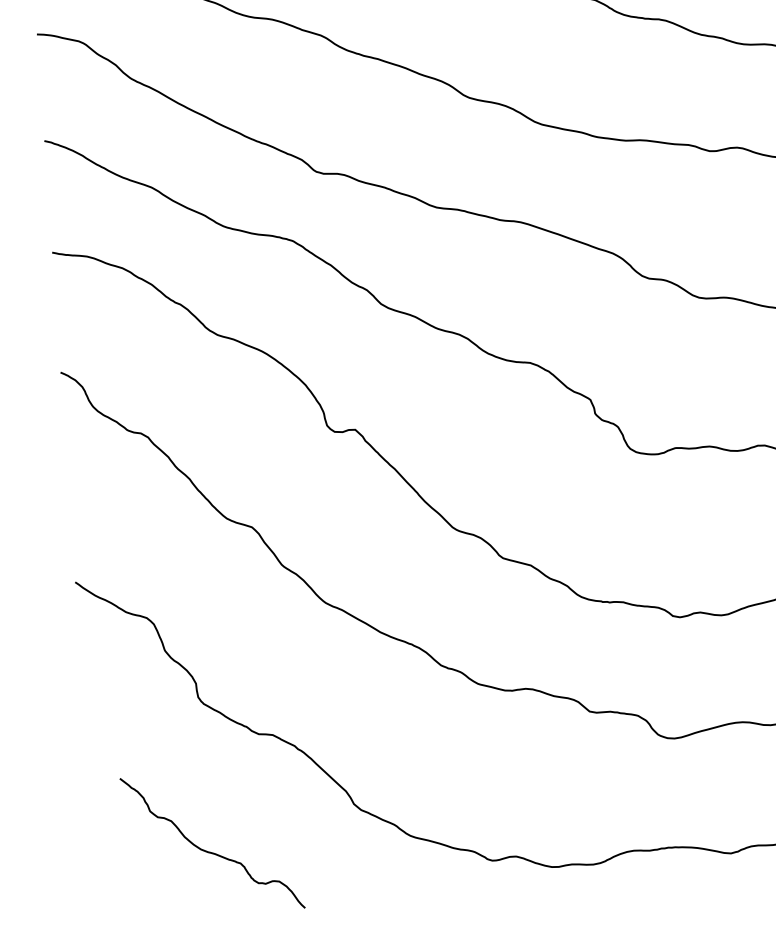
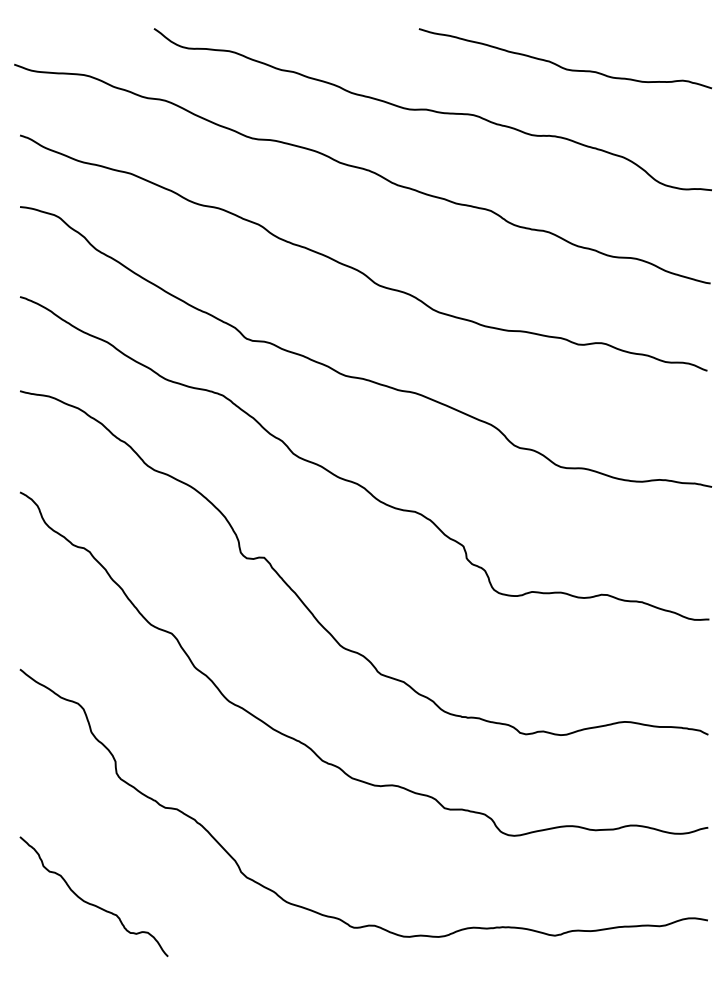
curve: (211, 851) -> (92, 903), moved

